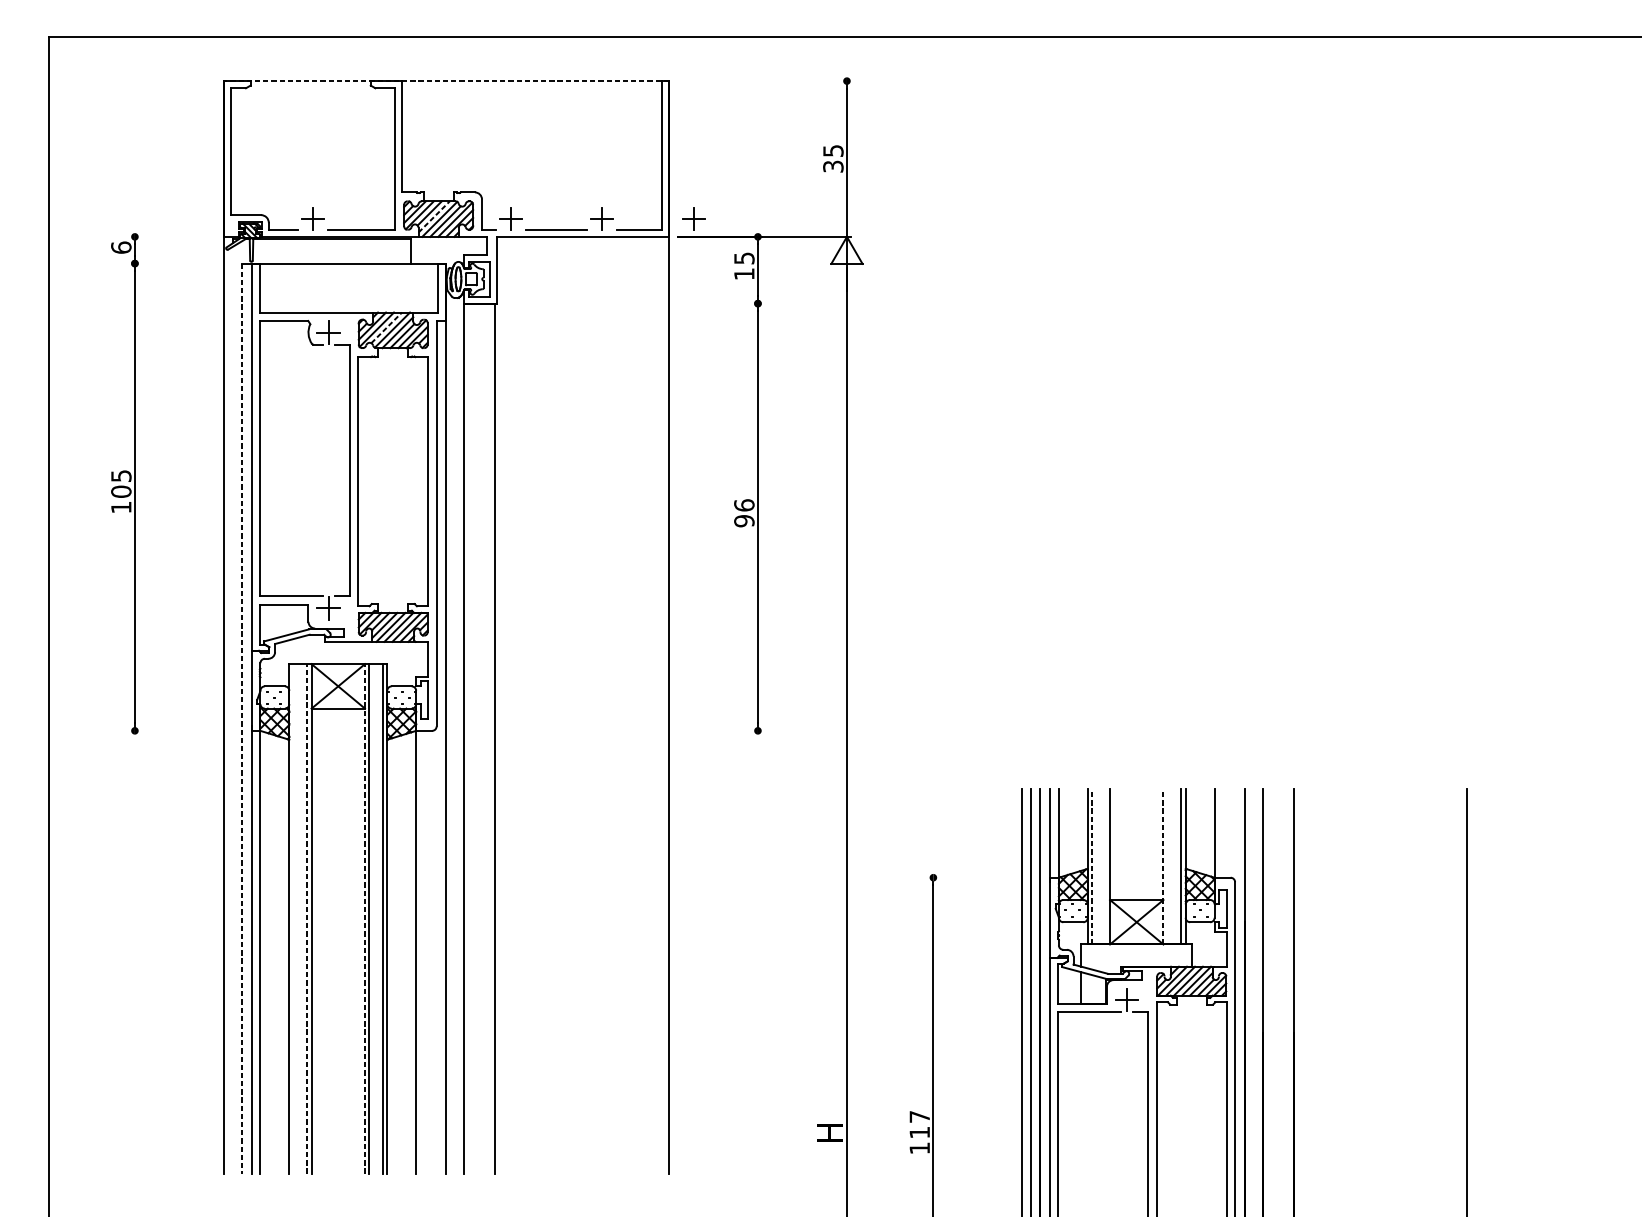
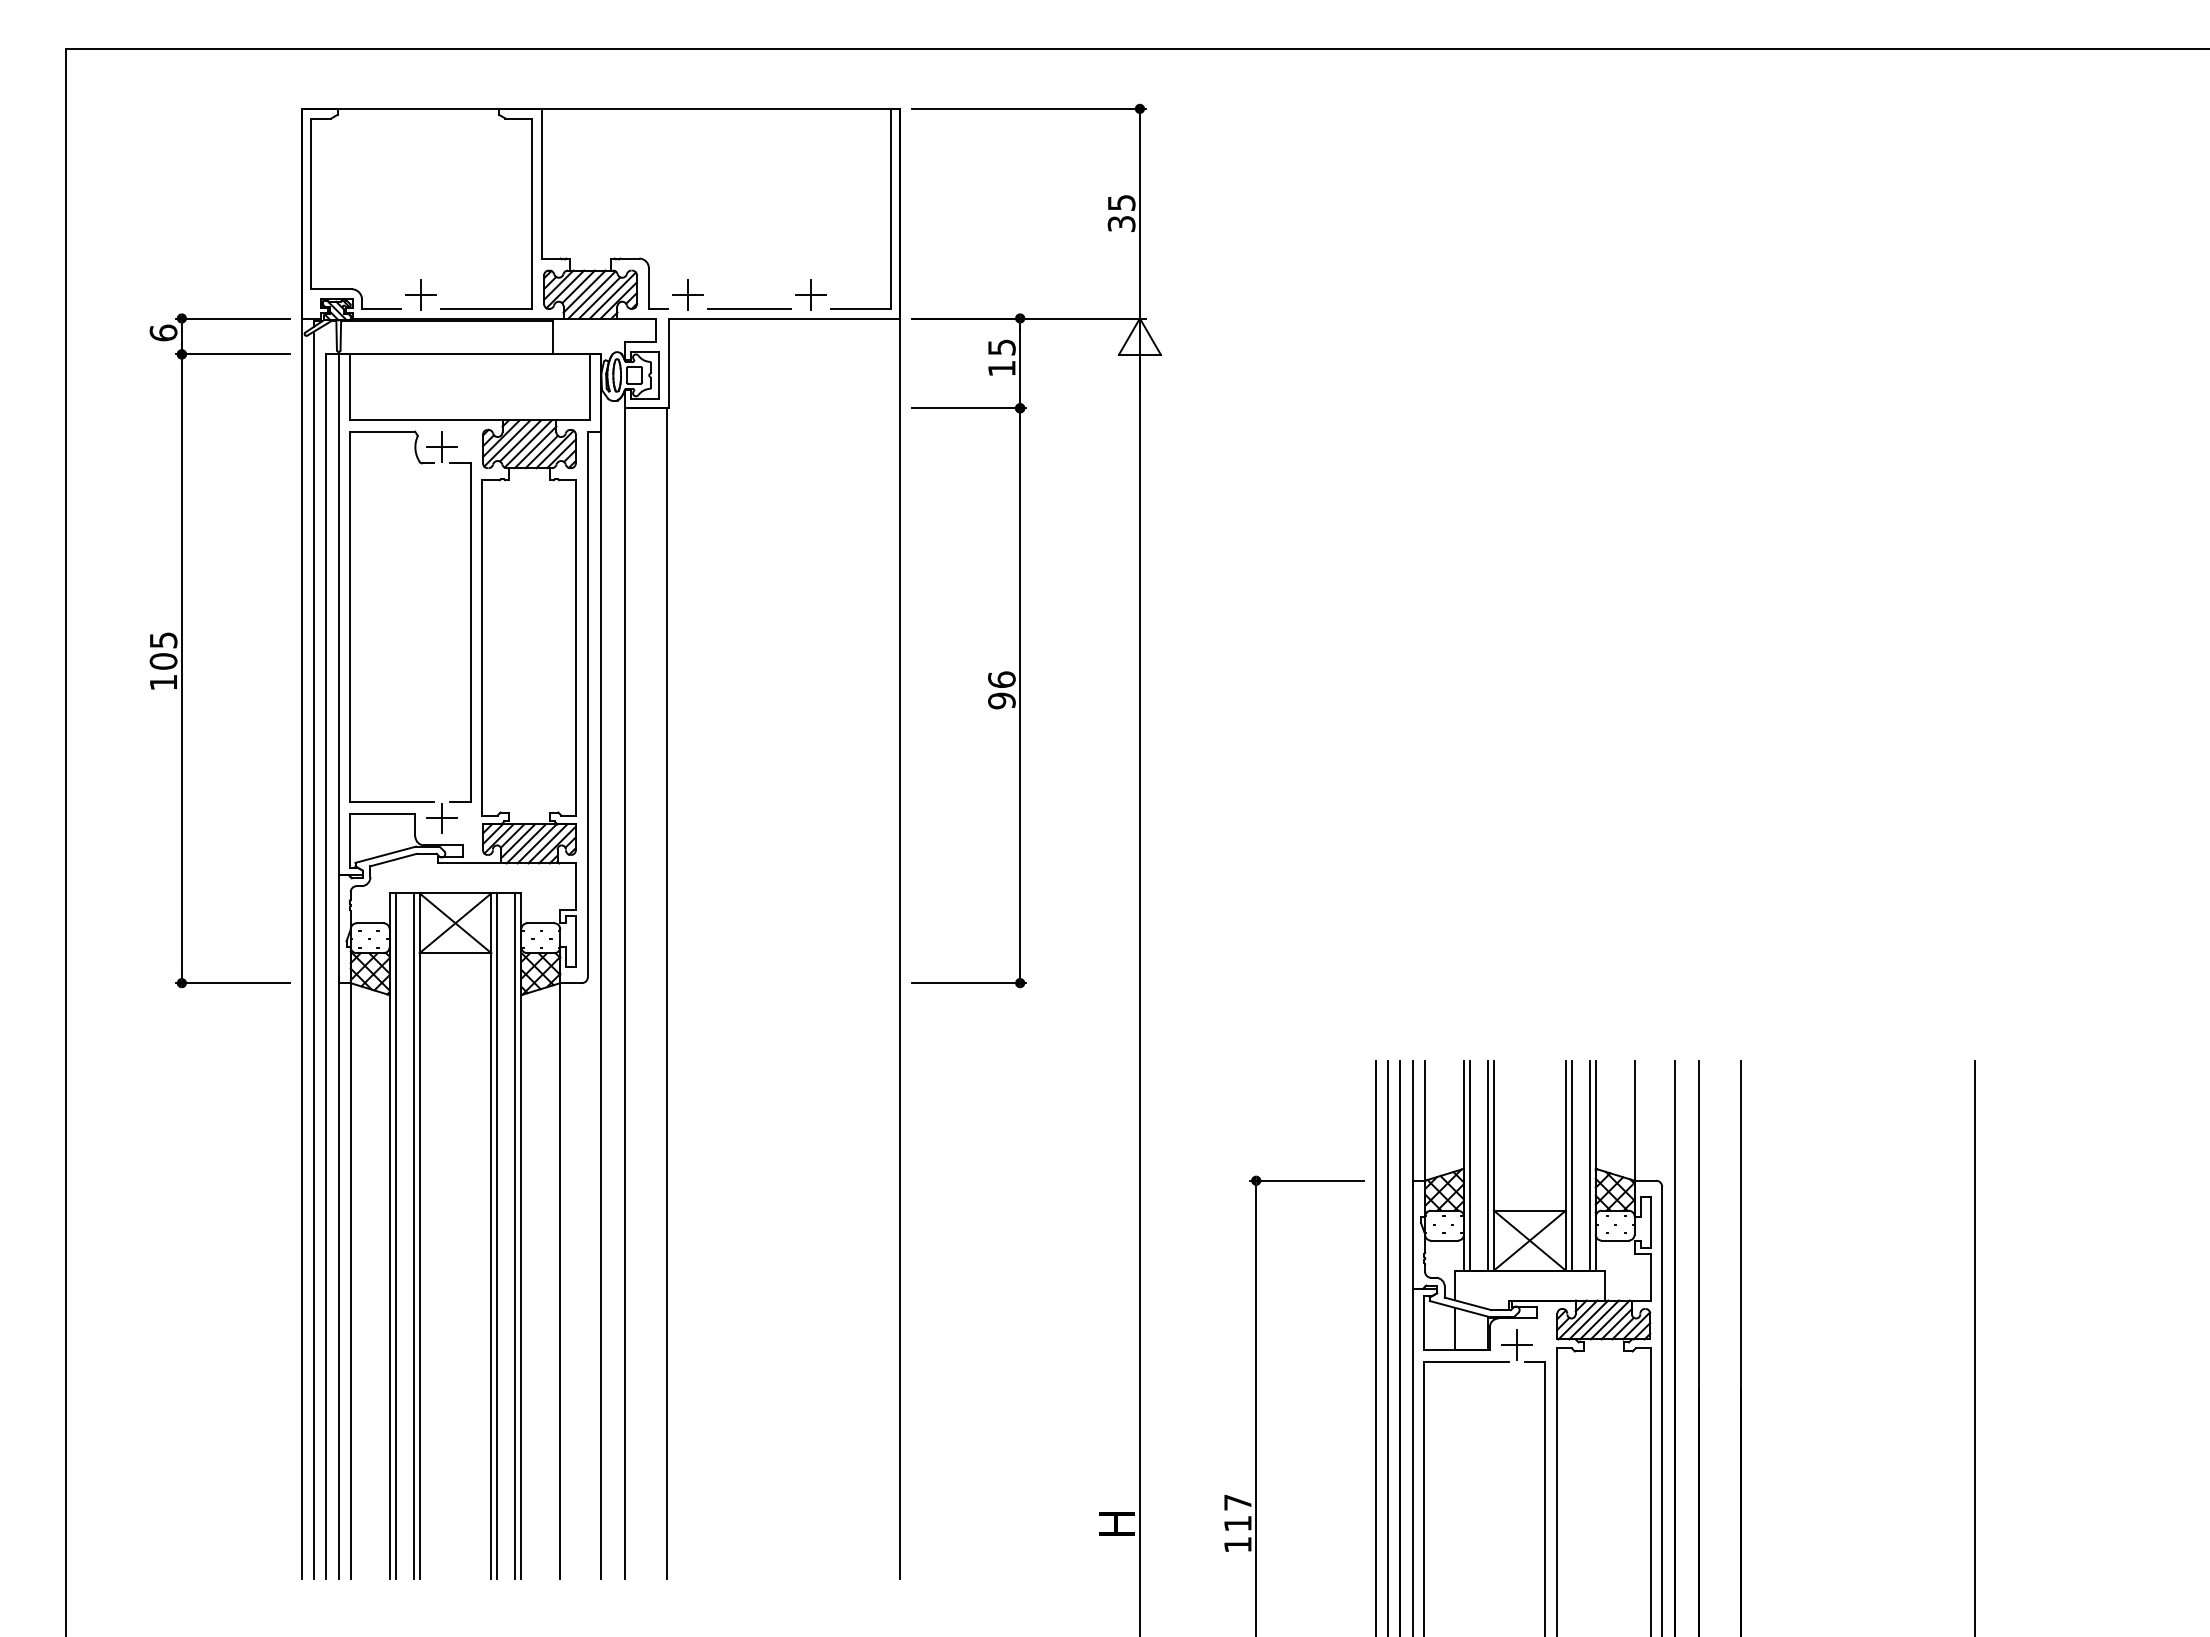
line: (446, 80) -> (600, 108), dashed -> solid
line: (764, 80) -> (1028, 108), added
line: (434, 216) -> (584, 291), dashed -> solid
part: (694, 219) -> (934, 294), removed
line: (172, 236) -> (232, 318), added
line: (172, 263) -> (232, 354), added
line: (720, 303) -> (969, 408), added
line: (386, 327) -> (520, 440), dashed -> solid
line: (232, 709) -> (313, 954), added
line: (241, 719) -> (325, 967), dashed -> solid
line: (172, 731) -> (232, 983), added
line: (720, 731) -> (969, 983), added
line: (1091, 866) -> (1469, 1165), dashed -> solid
line: (1105, 866) -> (1487, 1165), added
line: (1163, 866) -> (1565, 1165), dashed -> solid
line: (1167, 866) -> (1571, 1165), added
line: (970, 877) -> (1306, 1180), added
line: (293, 918) -> (395, 1235), added
line: (307, 919) -> (413, 1236), dashed -> solid
line: (365, 919) -> (491, 1236), dashed -> solid

